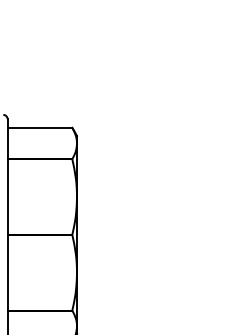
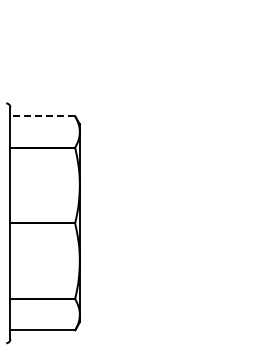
line: (39, 128) -> (42, 116), solid -> dashed

